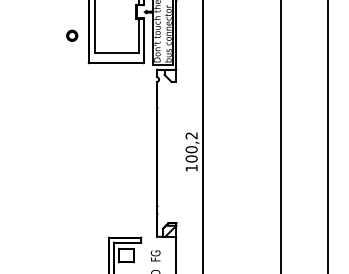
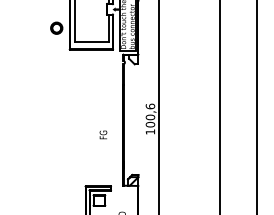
part: (72, 35) -> (57, 27), size x1.4
text: (191, 135) -> (150, 106), 100,2 -> 100,6
text: (155, 255) -> (103, 134), moved

